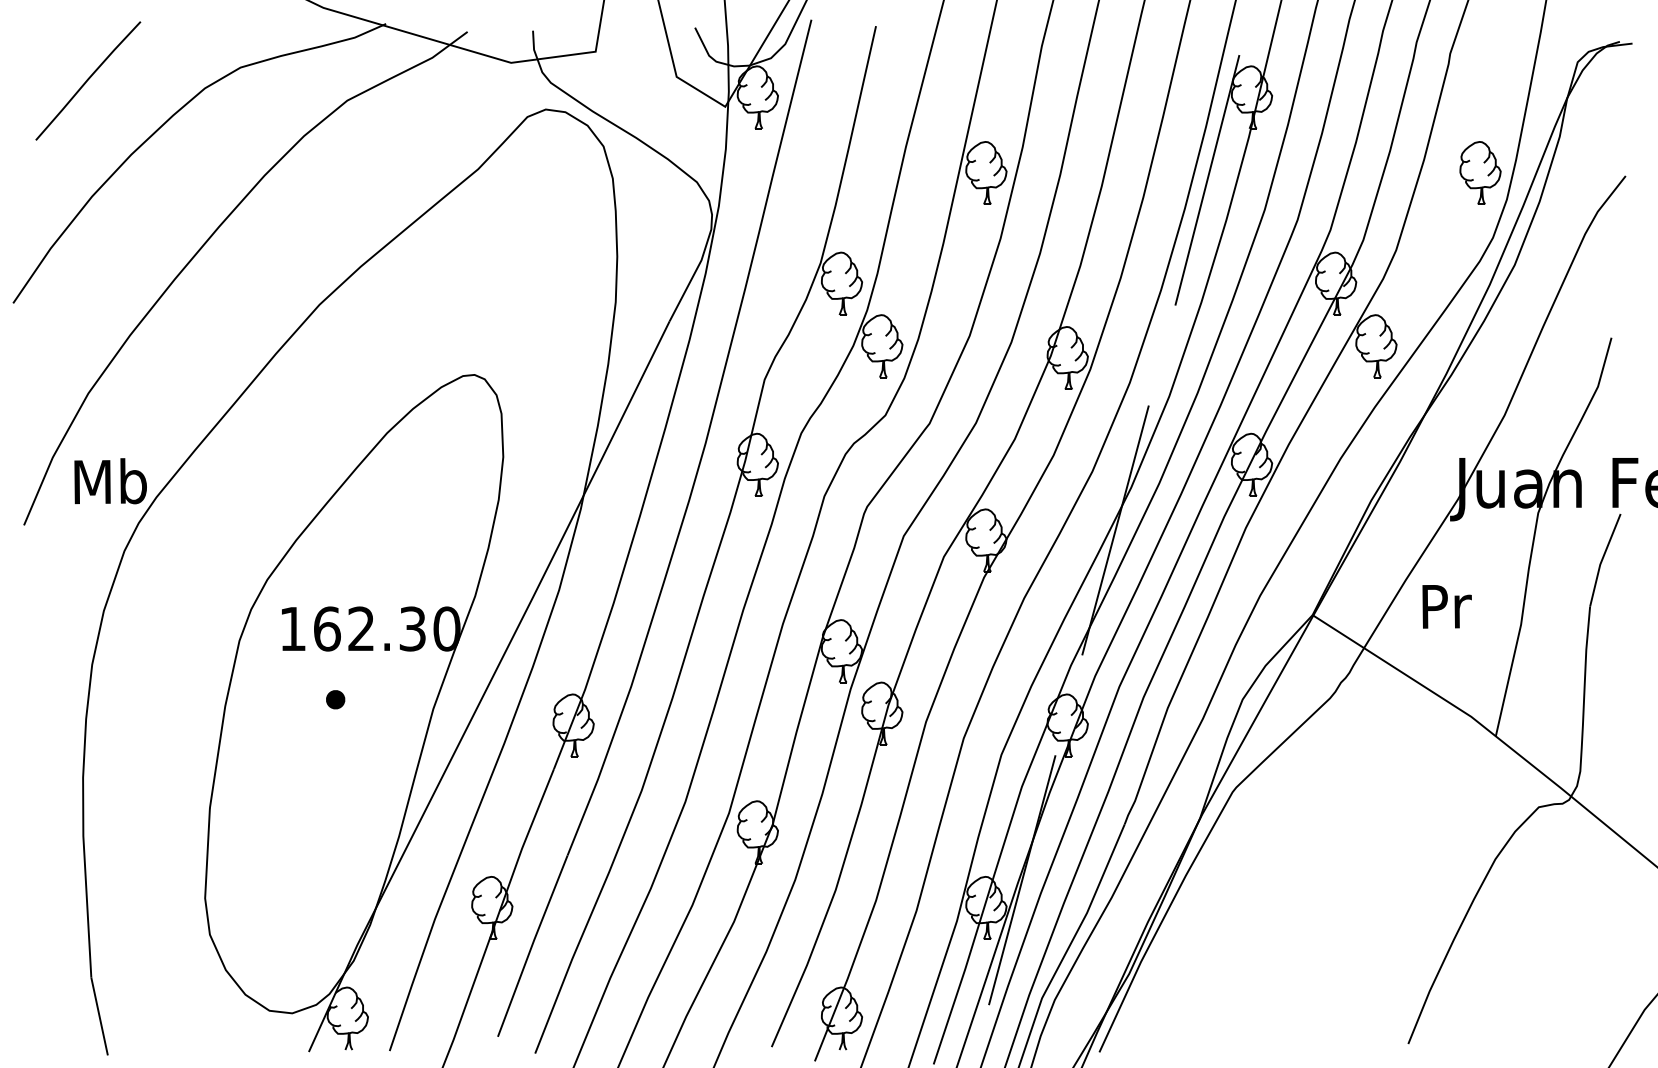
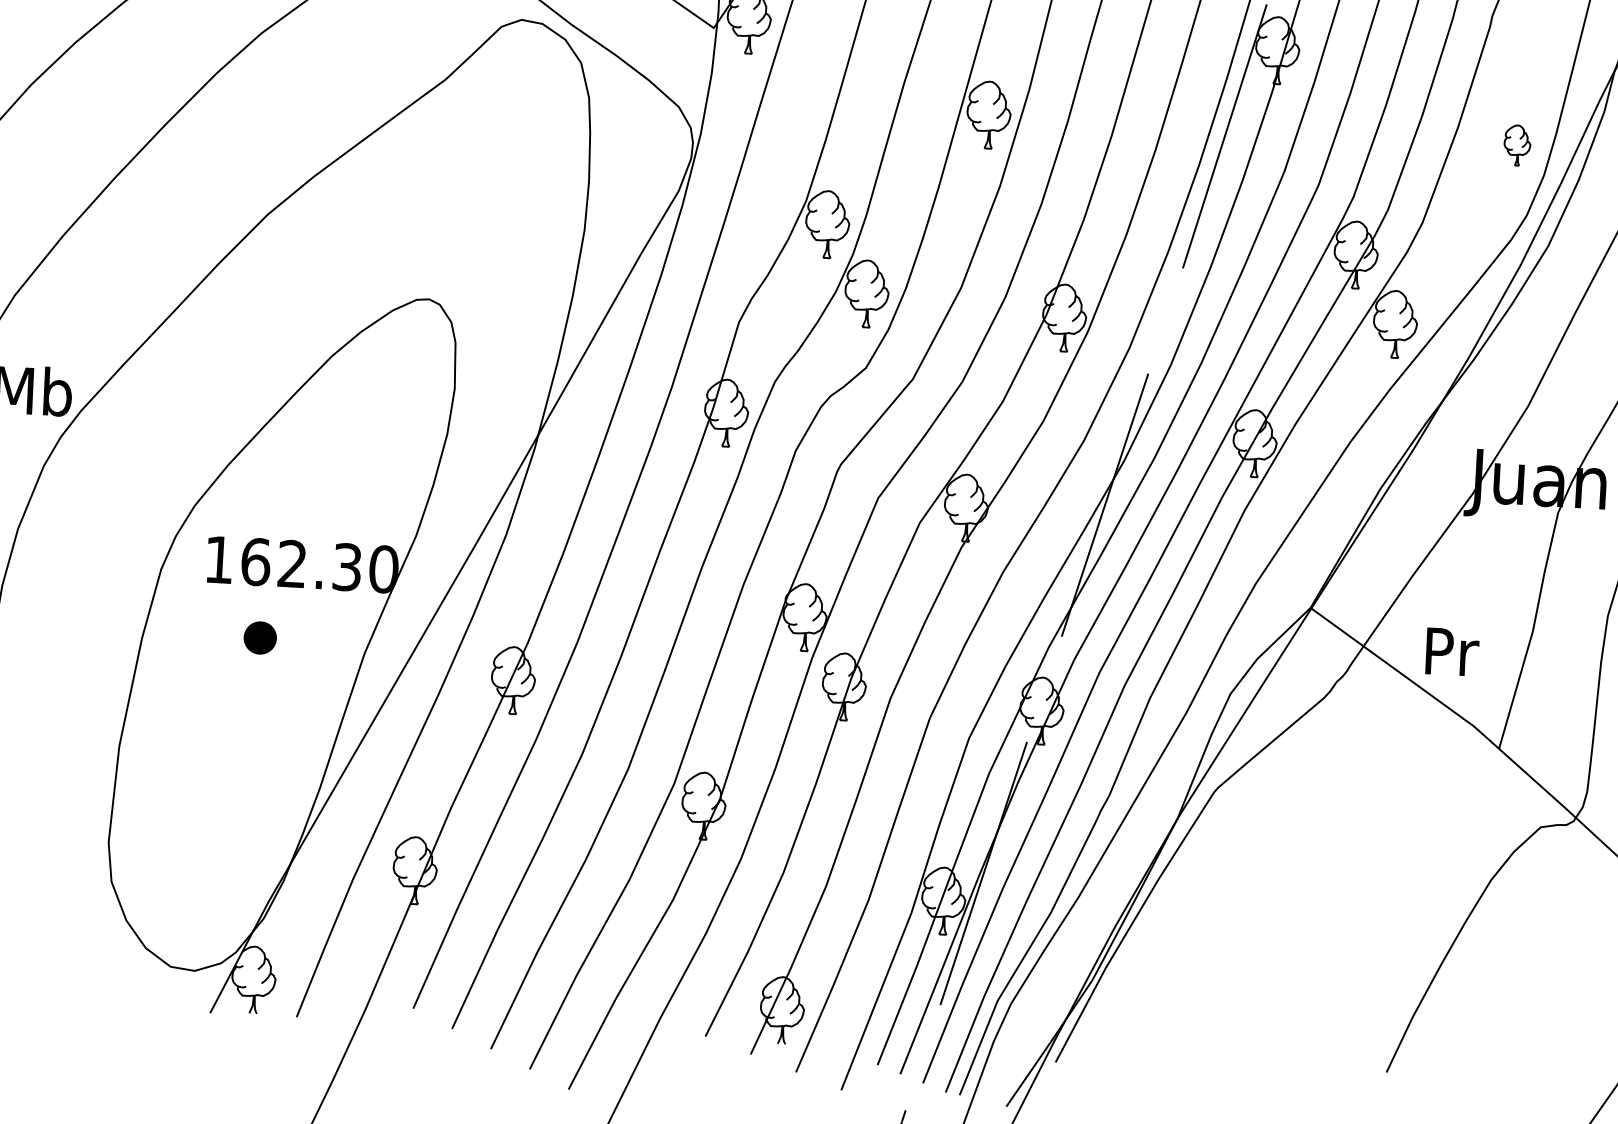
part: (1480, 172) -> (1517, 144), size x0.6
text: (1446, 606) -> (1451, 651), moved
part: (335, 699) -> (260, 637), size x1.6

